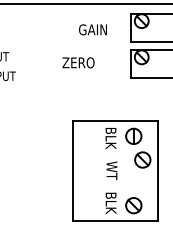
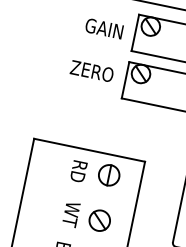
text: (92, 29) -> (103, 28), moved
text: (78, 62) -> (92, 70), moved
text: (110, 138) -> (78, 171), BLK -> RD
part: (142, 159) -> (99, 219), moved

